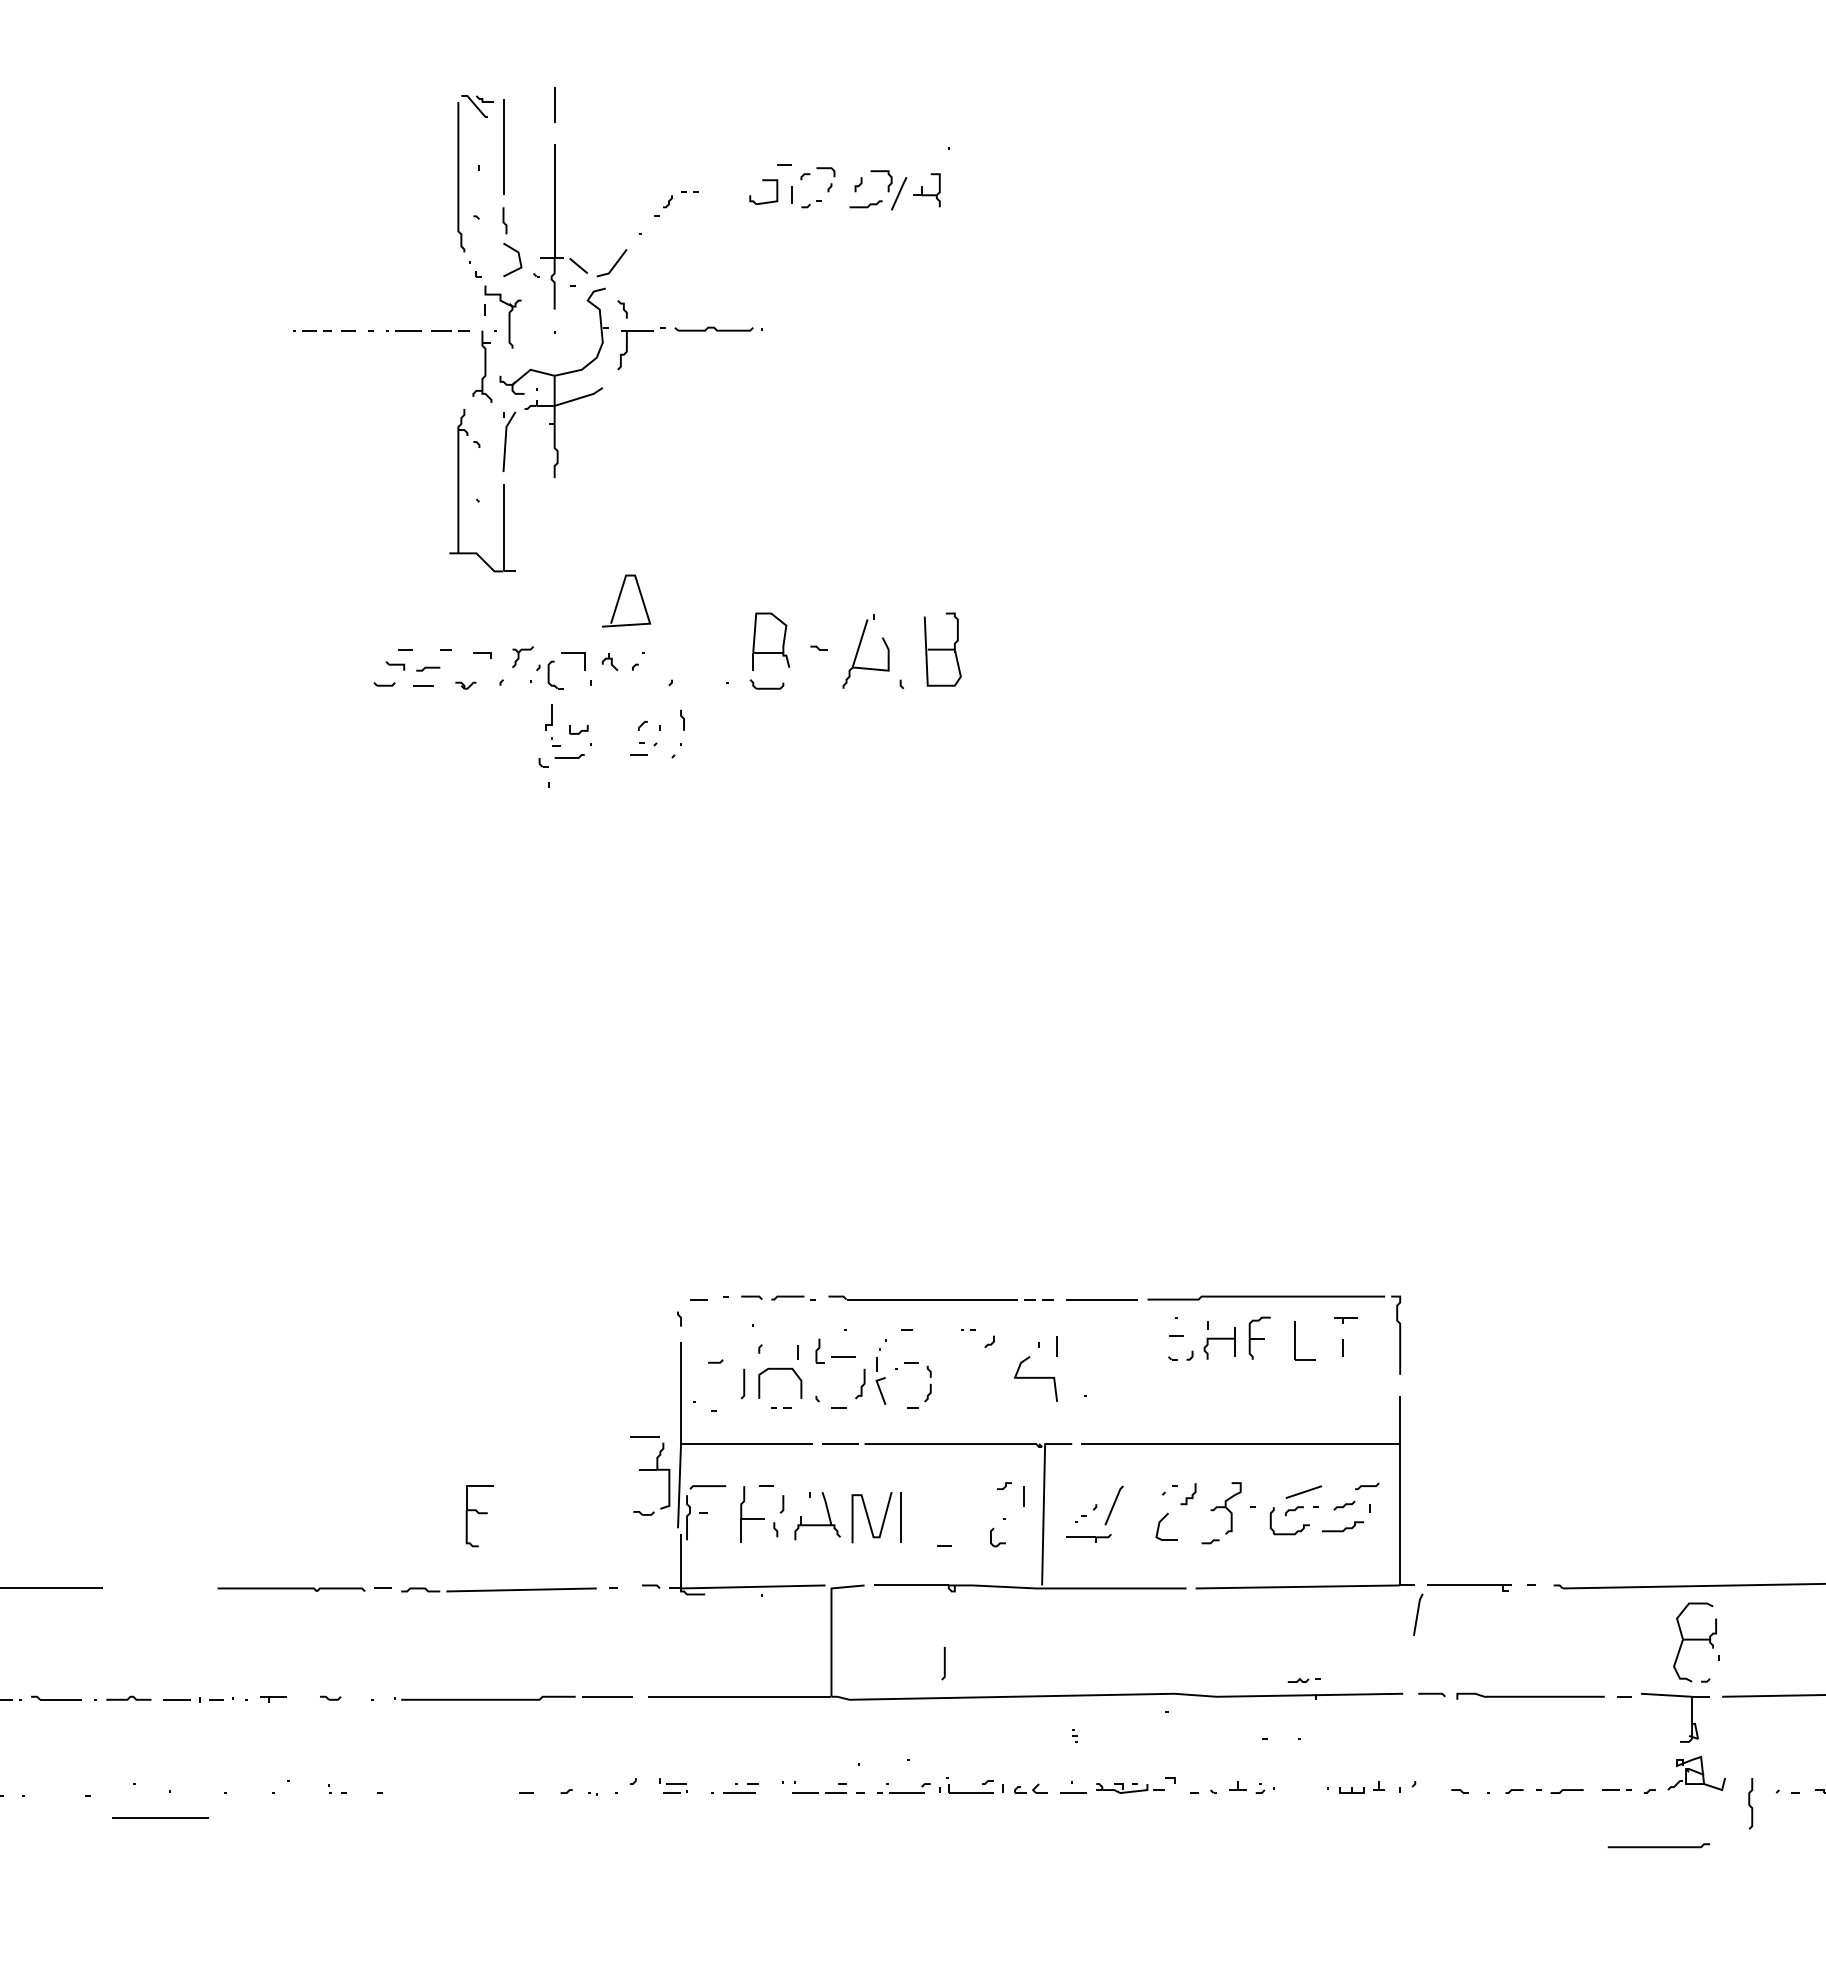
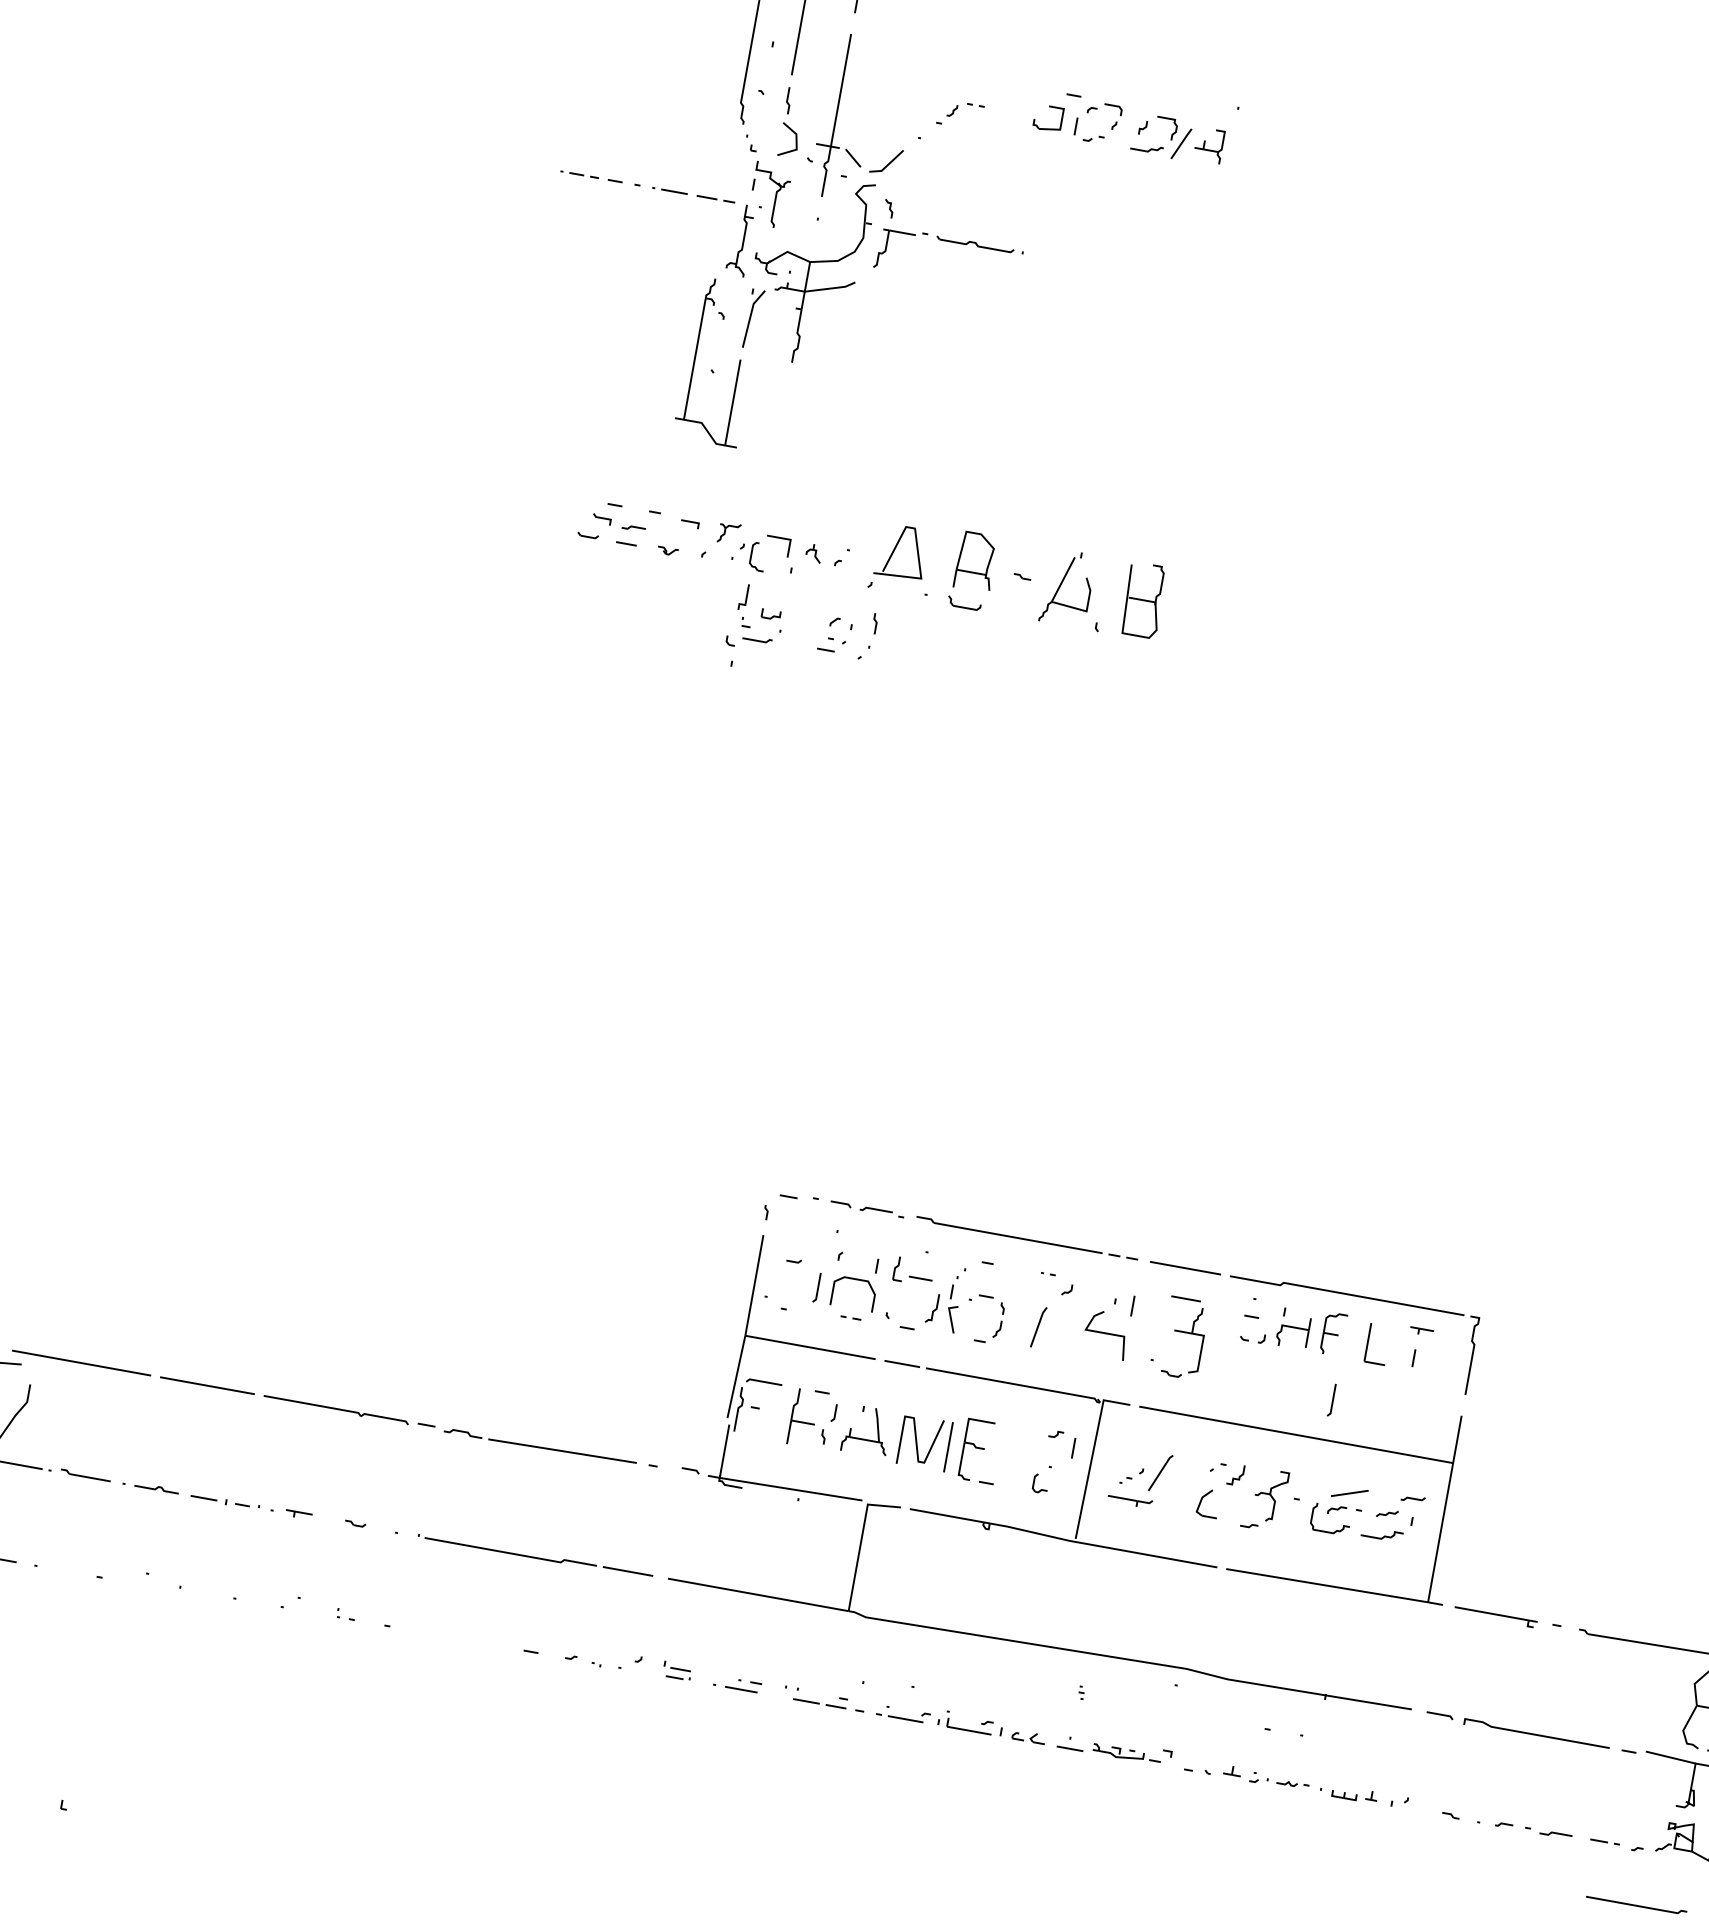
line: (620, 597) -> (896, 547), moved
part: (650, 1475) -> (1184, 1338), moved
part: (479, 1516) -> (976, 1450), moved
line: (1418, 1614) -> (1038, 1327), moved
line: (943, 1663) -> (1331, 1400), moved
part: (1303, 1680) -> (1292, 1784), moved
line: (160, 1817) -> (207, 1384), moved

